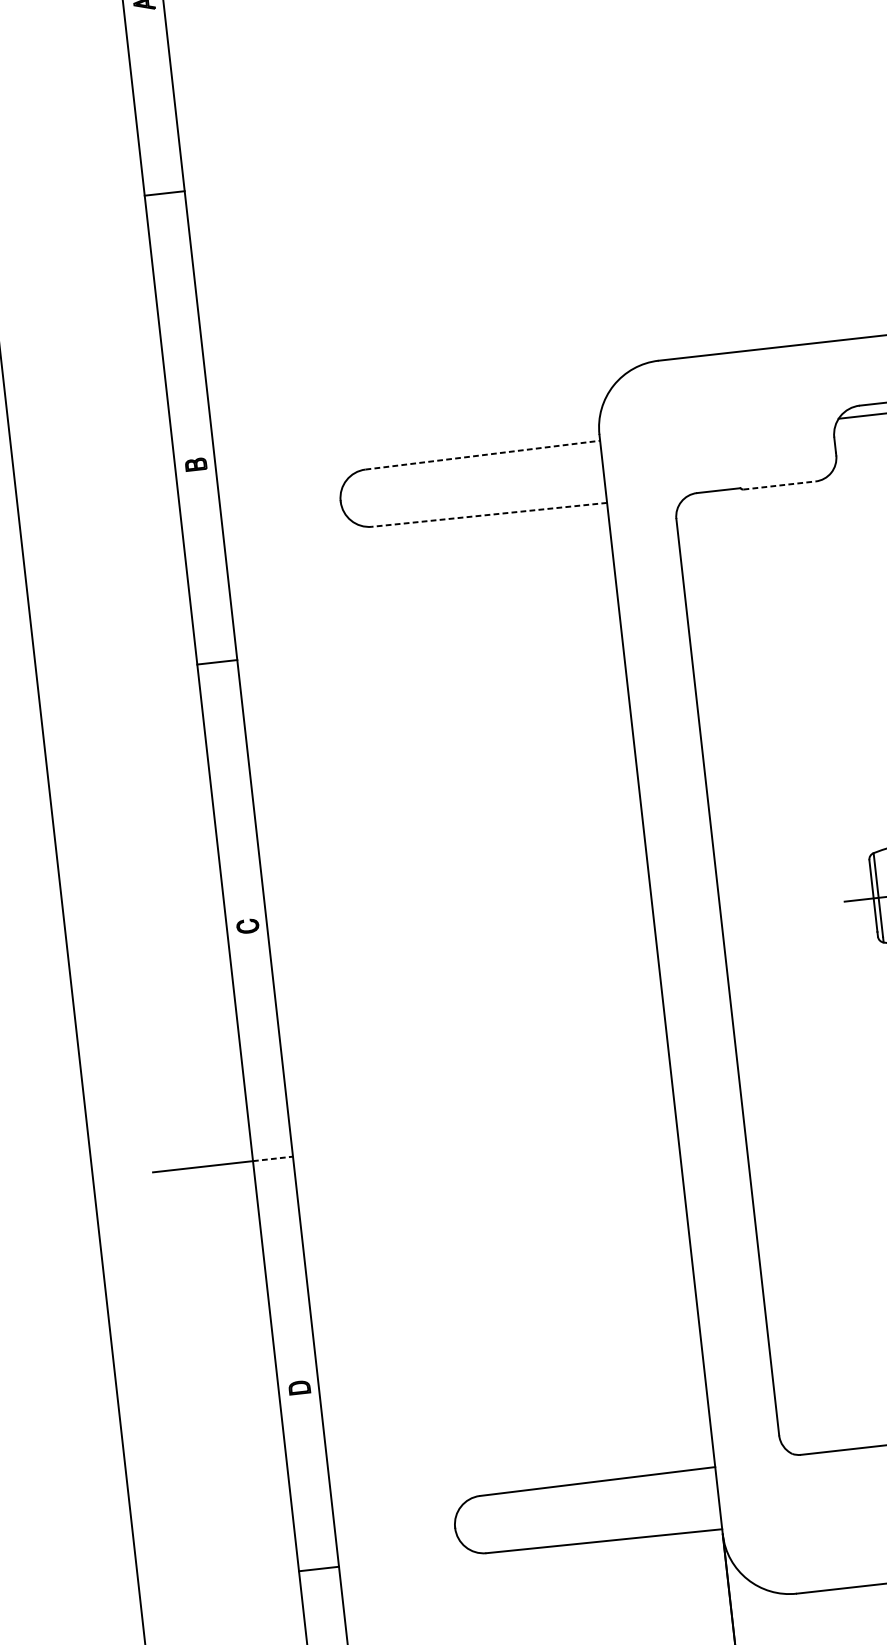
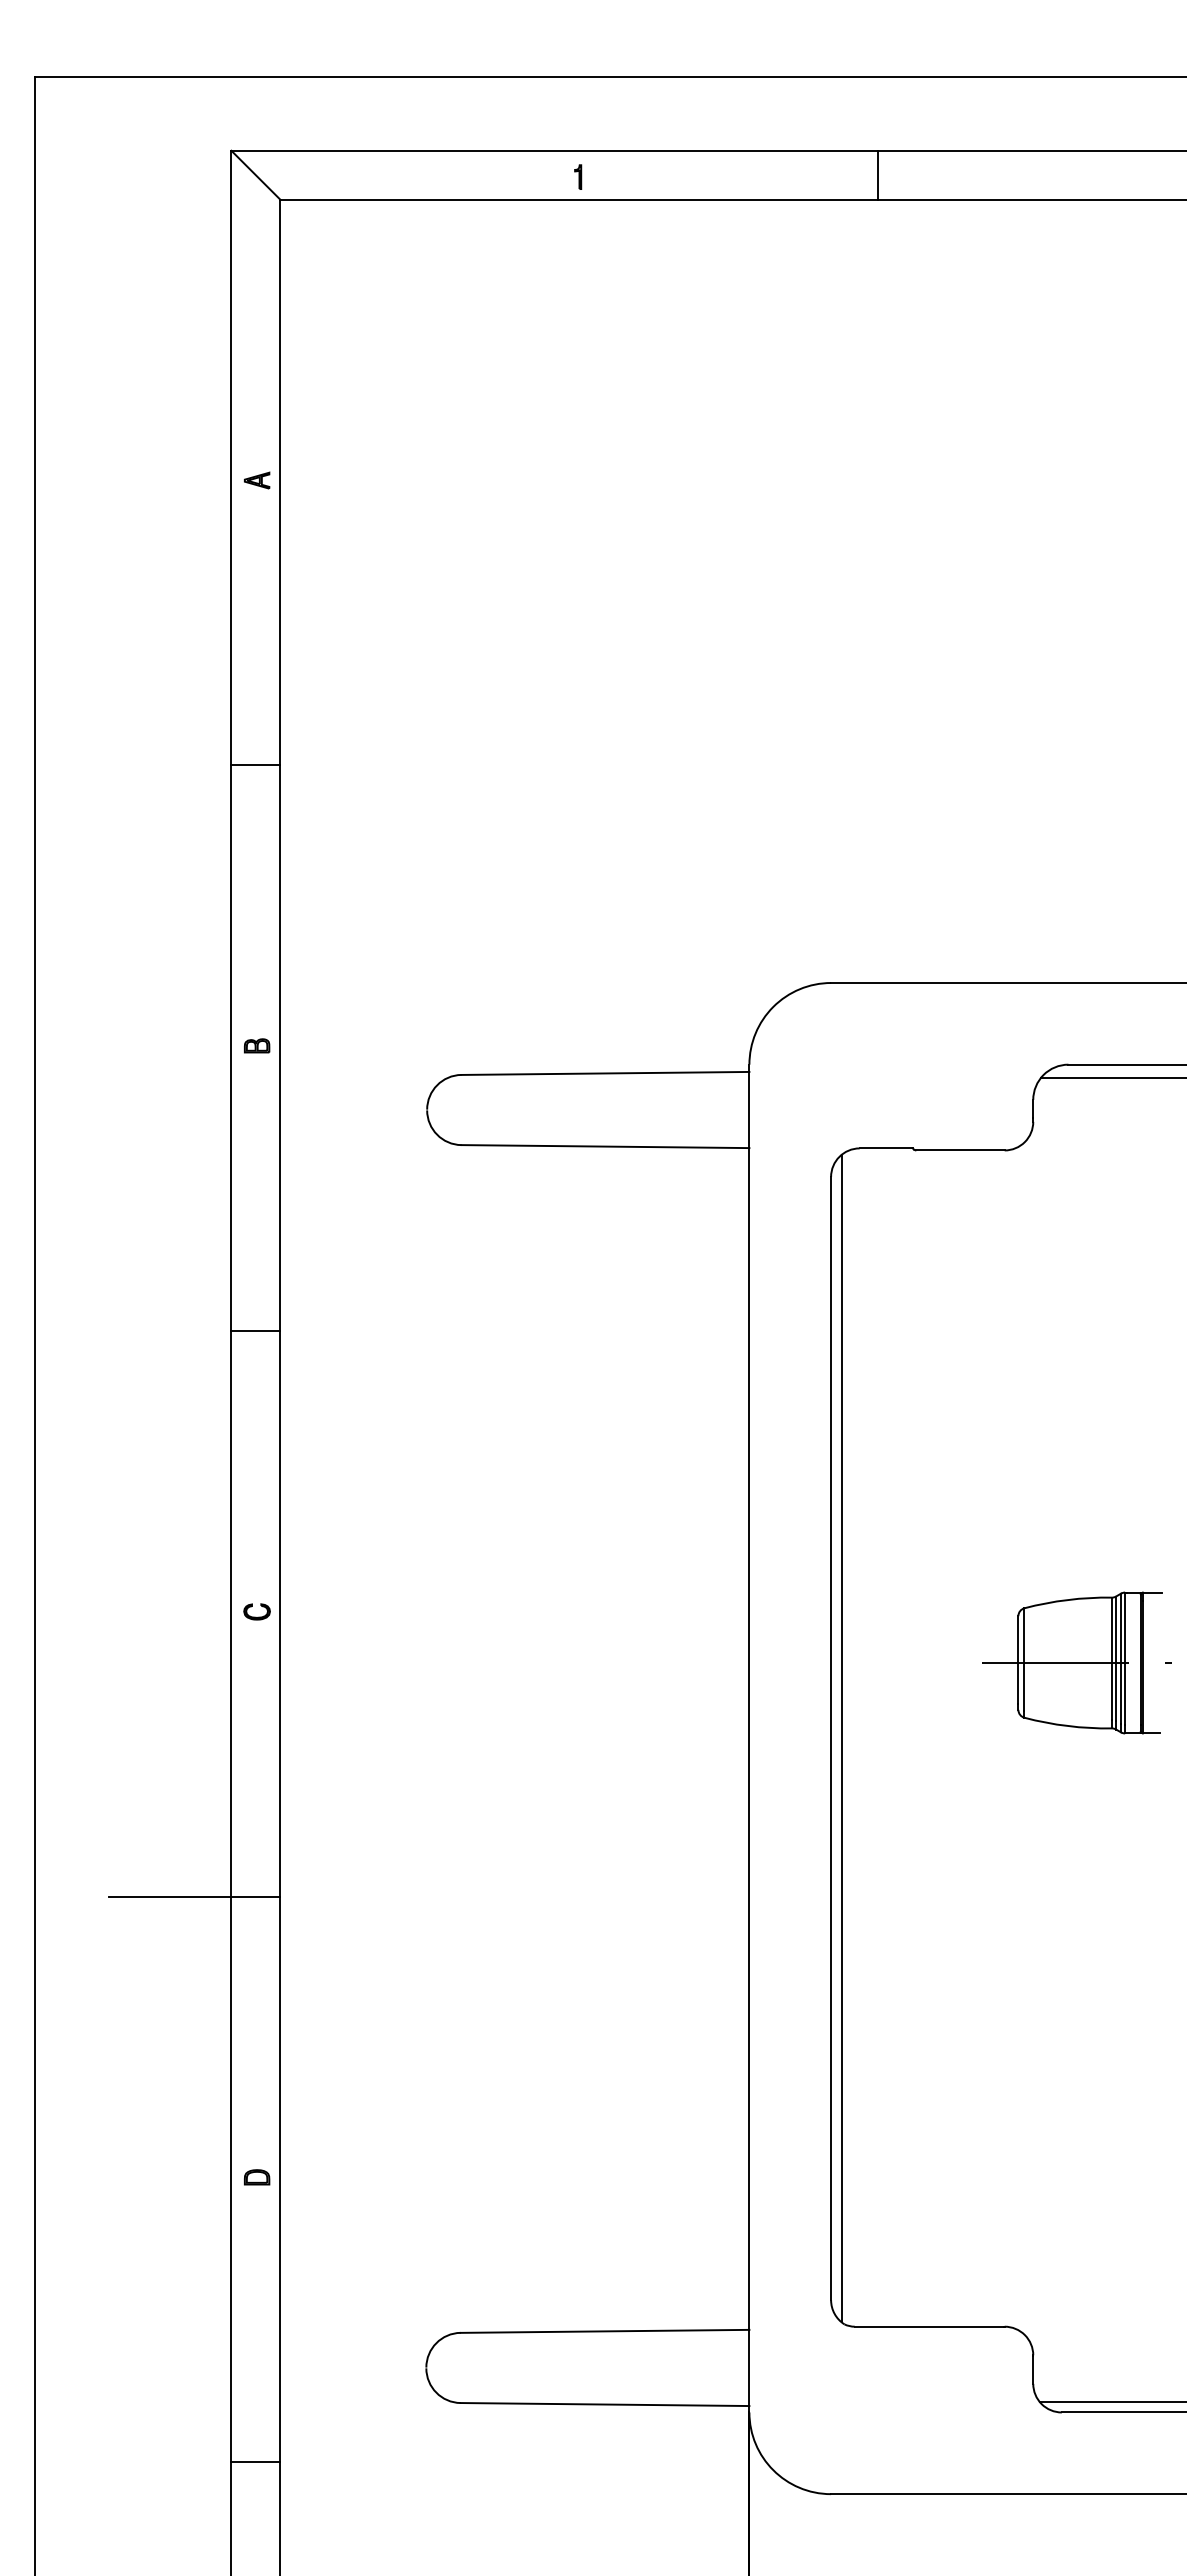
line: (164, 193) -> (255, 765), moved
line: (482, 455) -> (605, 1073), dashed -> solid
line: (780, 485) -> (961, 1150), dashed -> solid
line: (489, 514) -> (605, 1146), dashed -> solid
line: (216, 662) -> (255, 1331), moved
line: (736, 976) -> (841, 1738), added
line: (272, 1158) -> (255, 1896), dashed -> solid
line: (318, 1569) -> (255, 2462), moved

